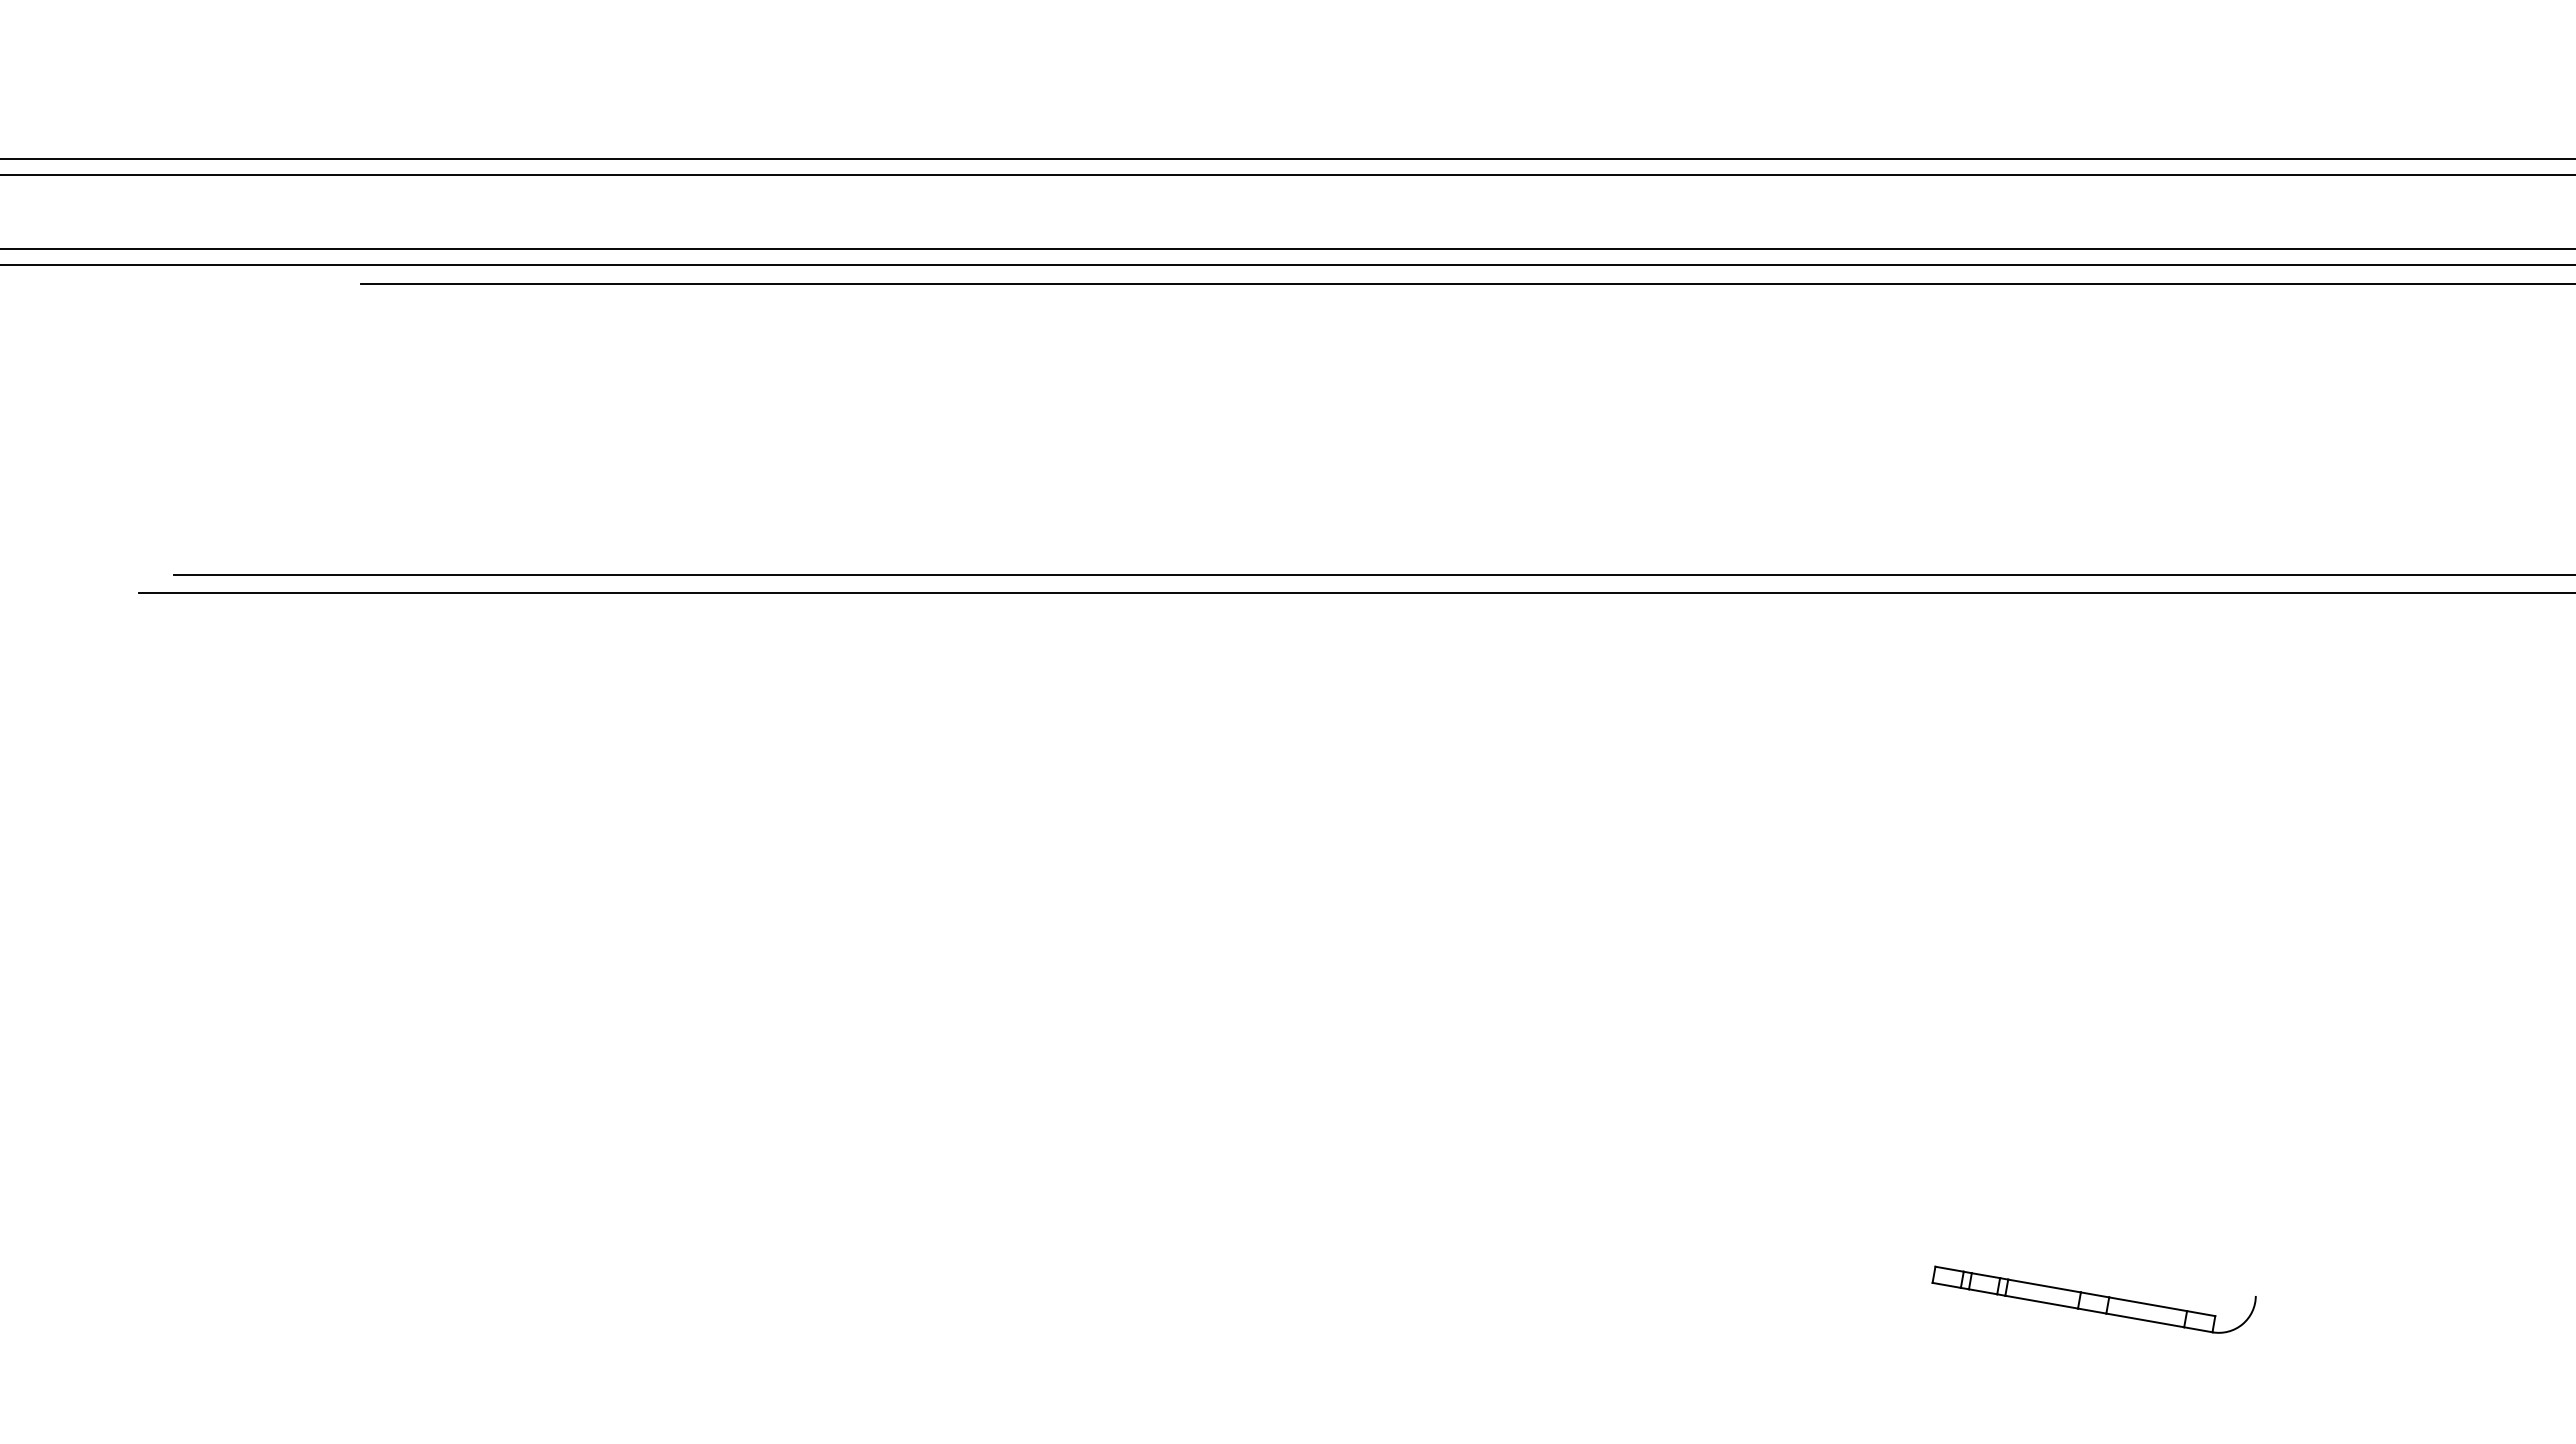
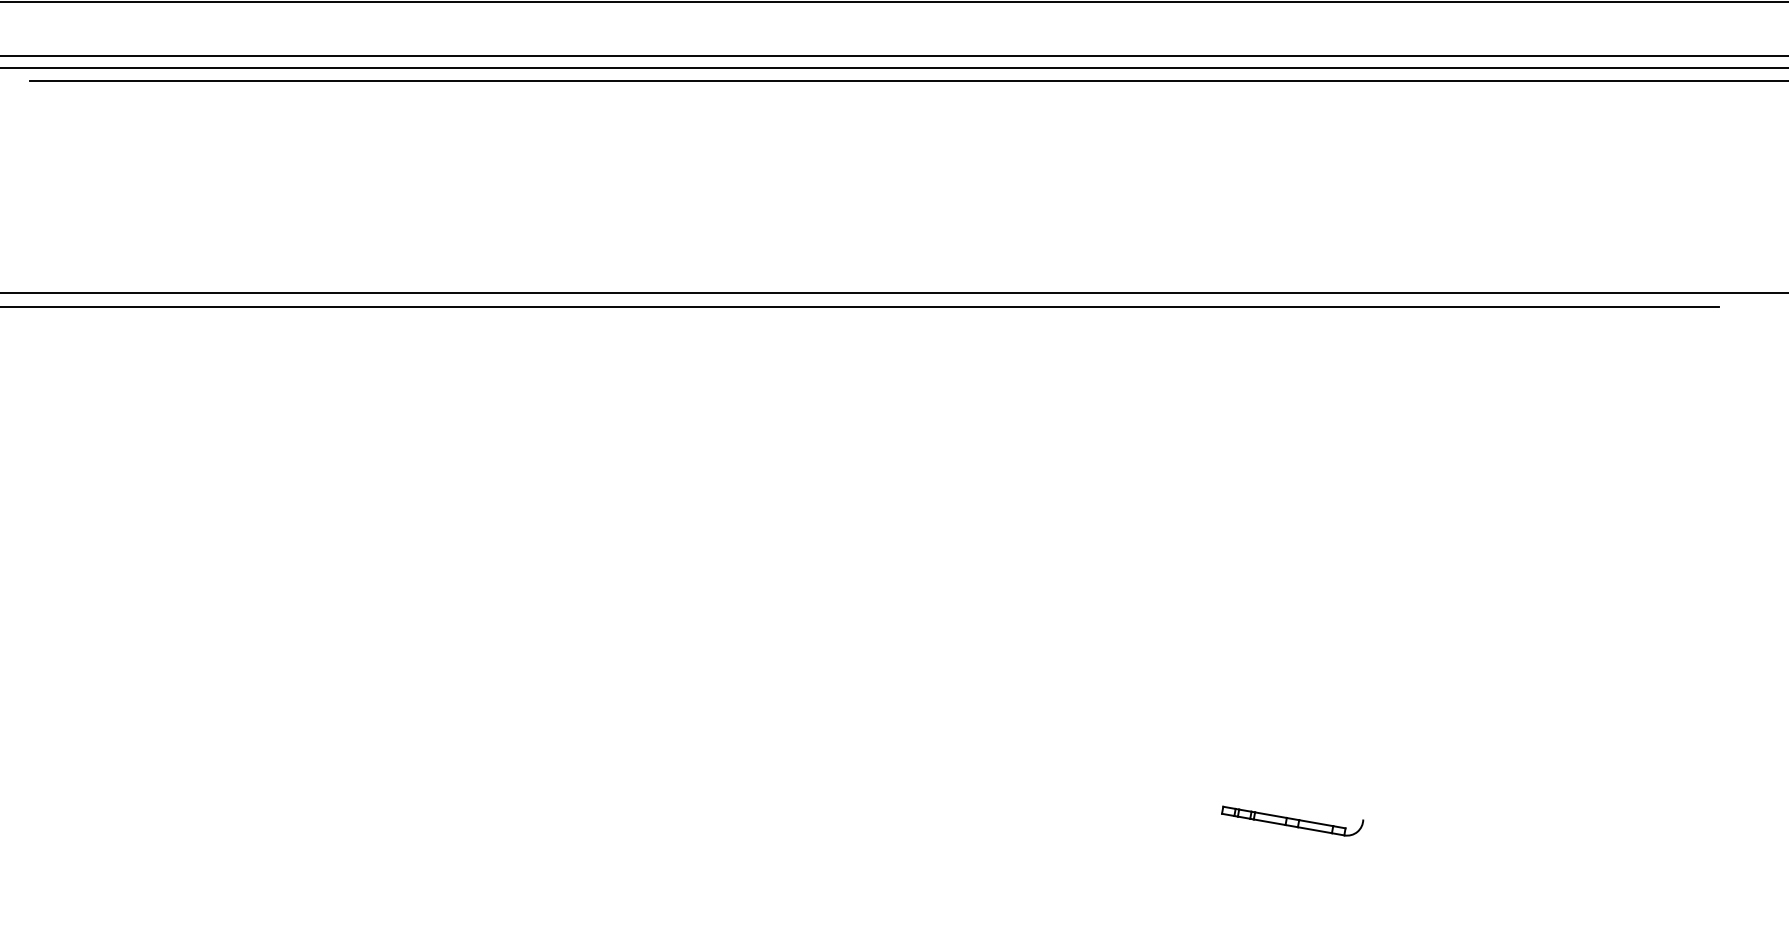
part: (2093, 1299) -> (1292, 821), size x0.6

